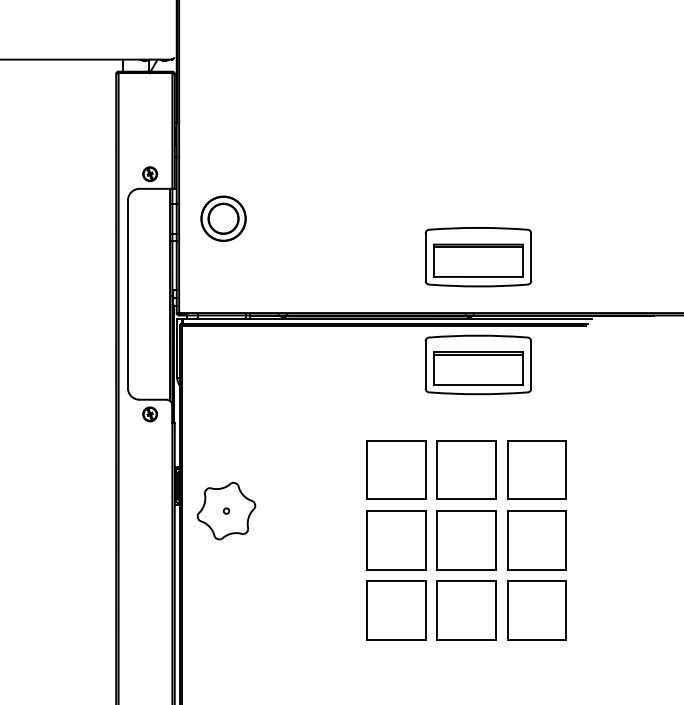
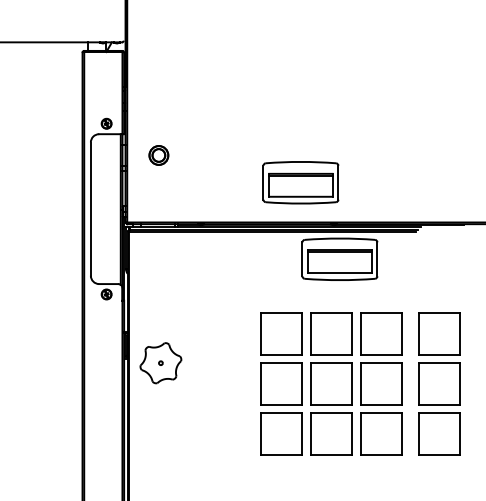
part: (223, 218) -> (158, 155), size x0.6
part: (477, 256) -> (300, 182), moved
part: (618, 539) -> (439, 383), added

